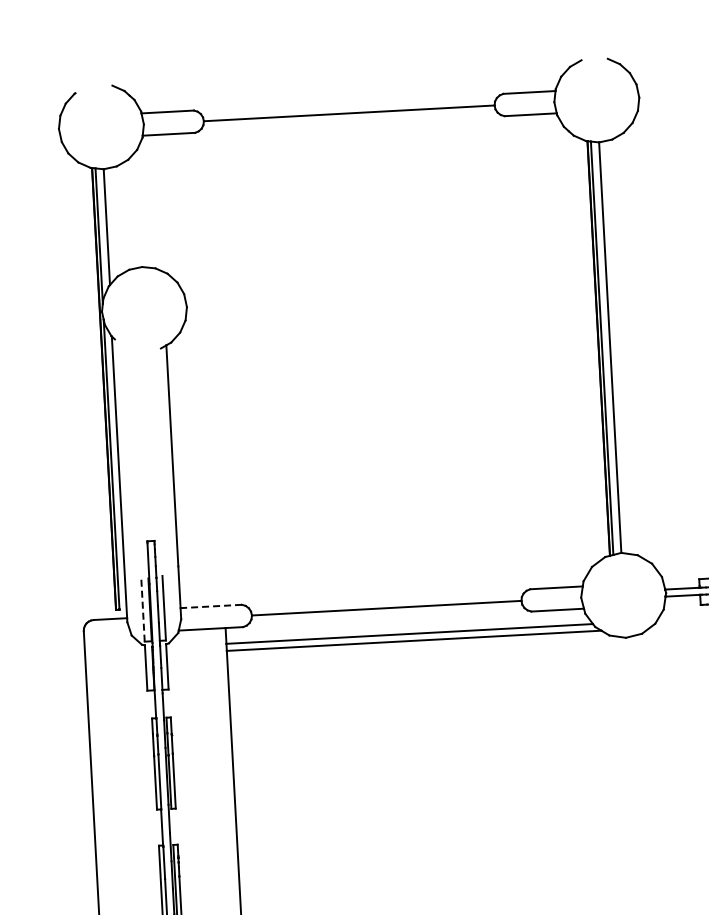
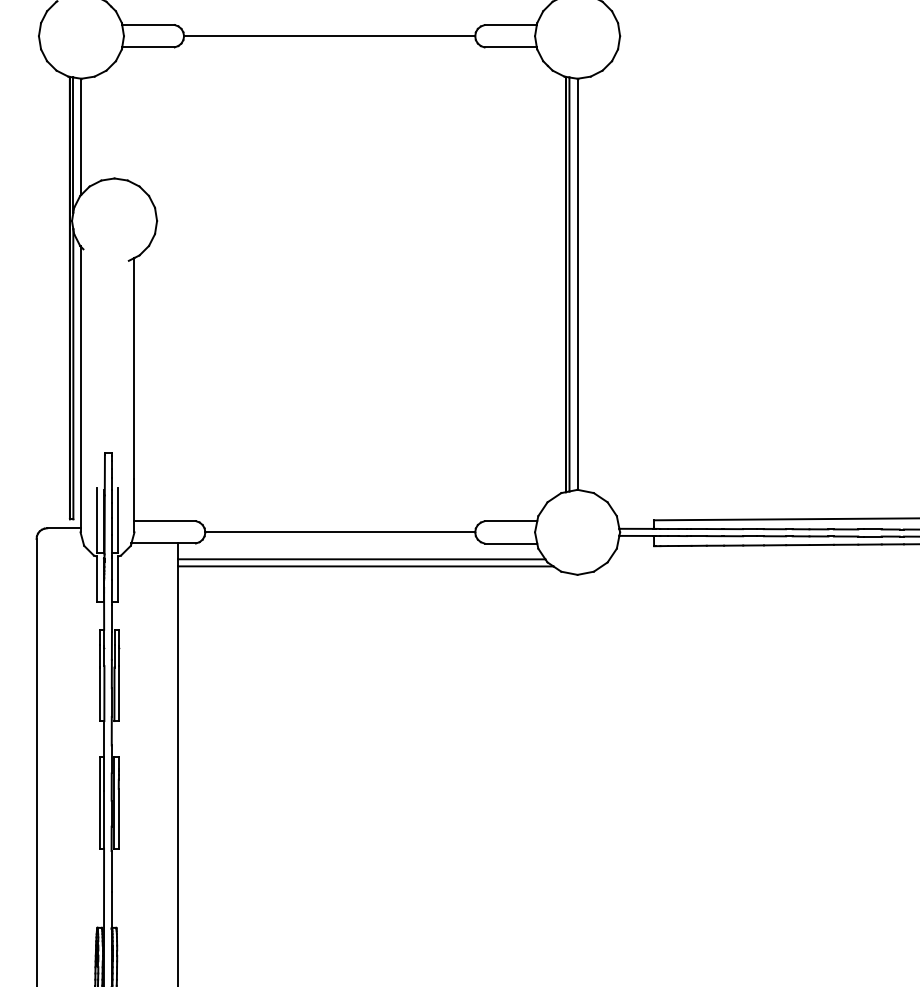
line: (211, 606) -> (165, 521), dashed -> solid
line: (142, 608) -> (96, 519), dashed -> solid

